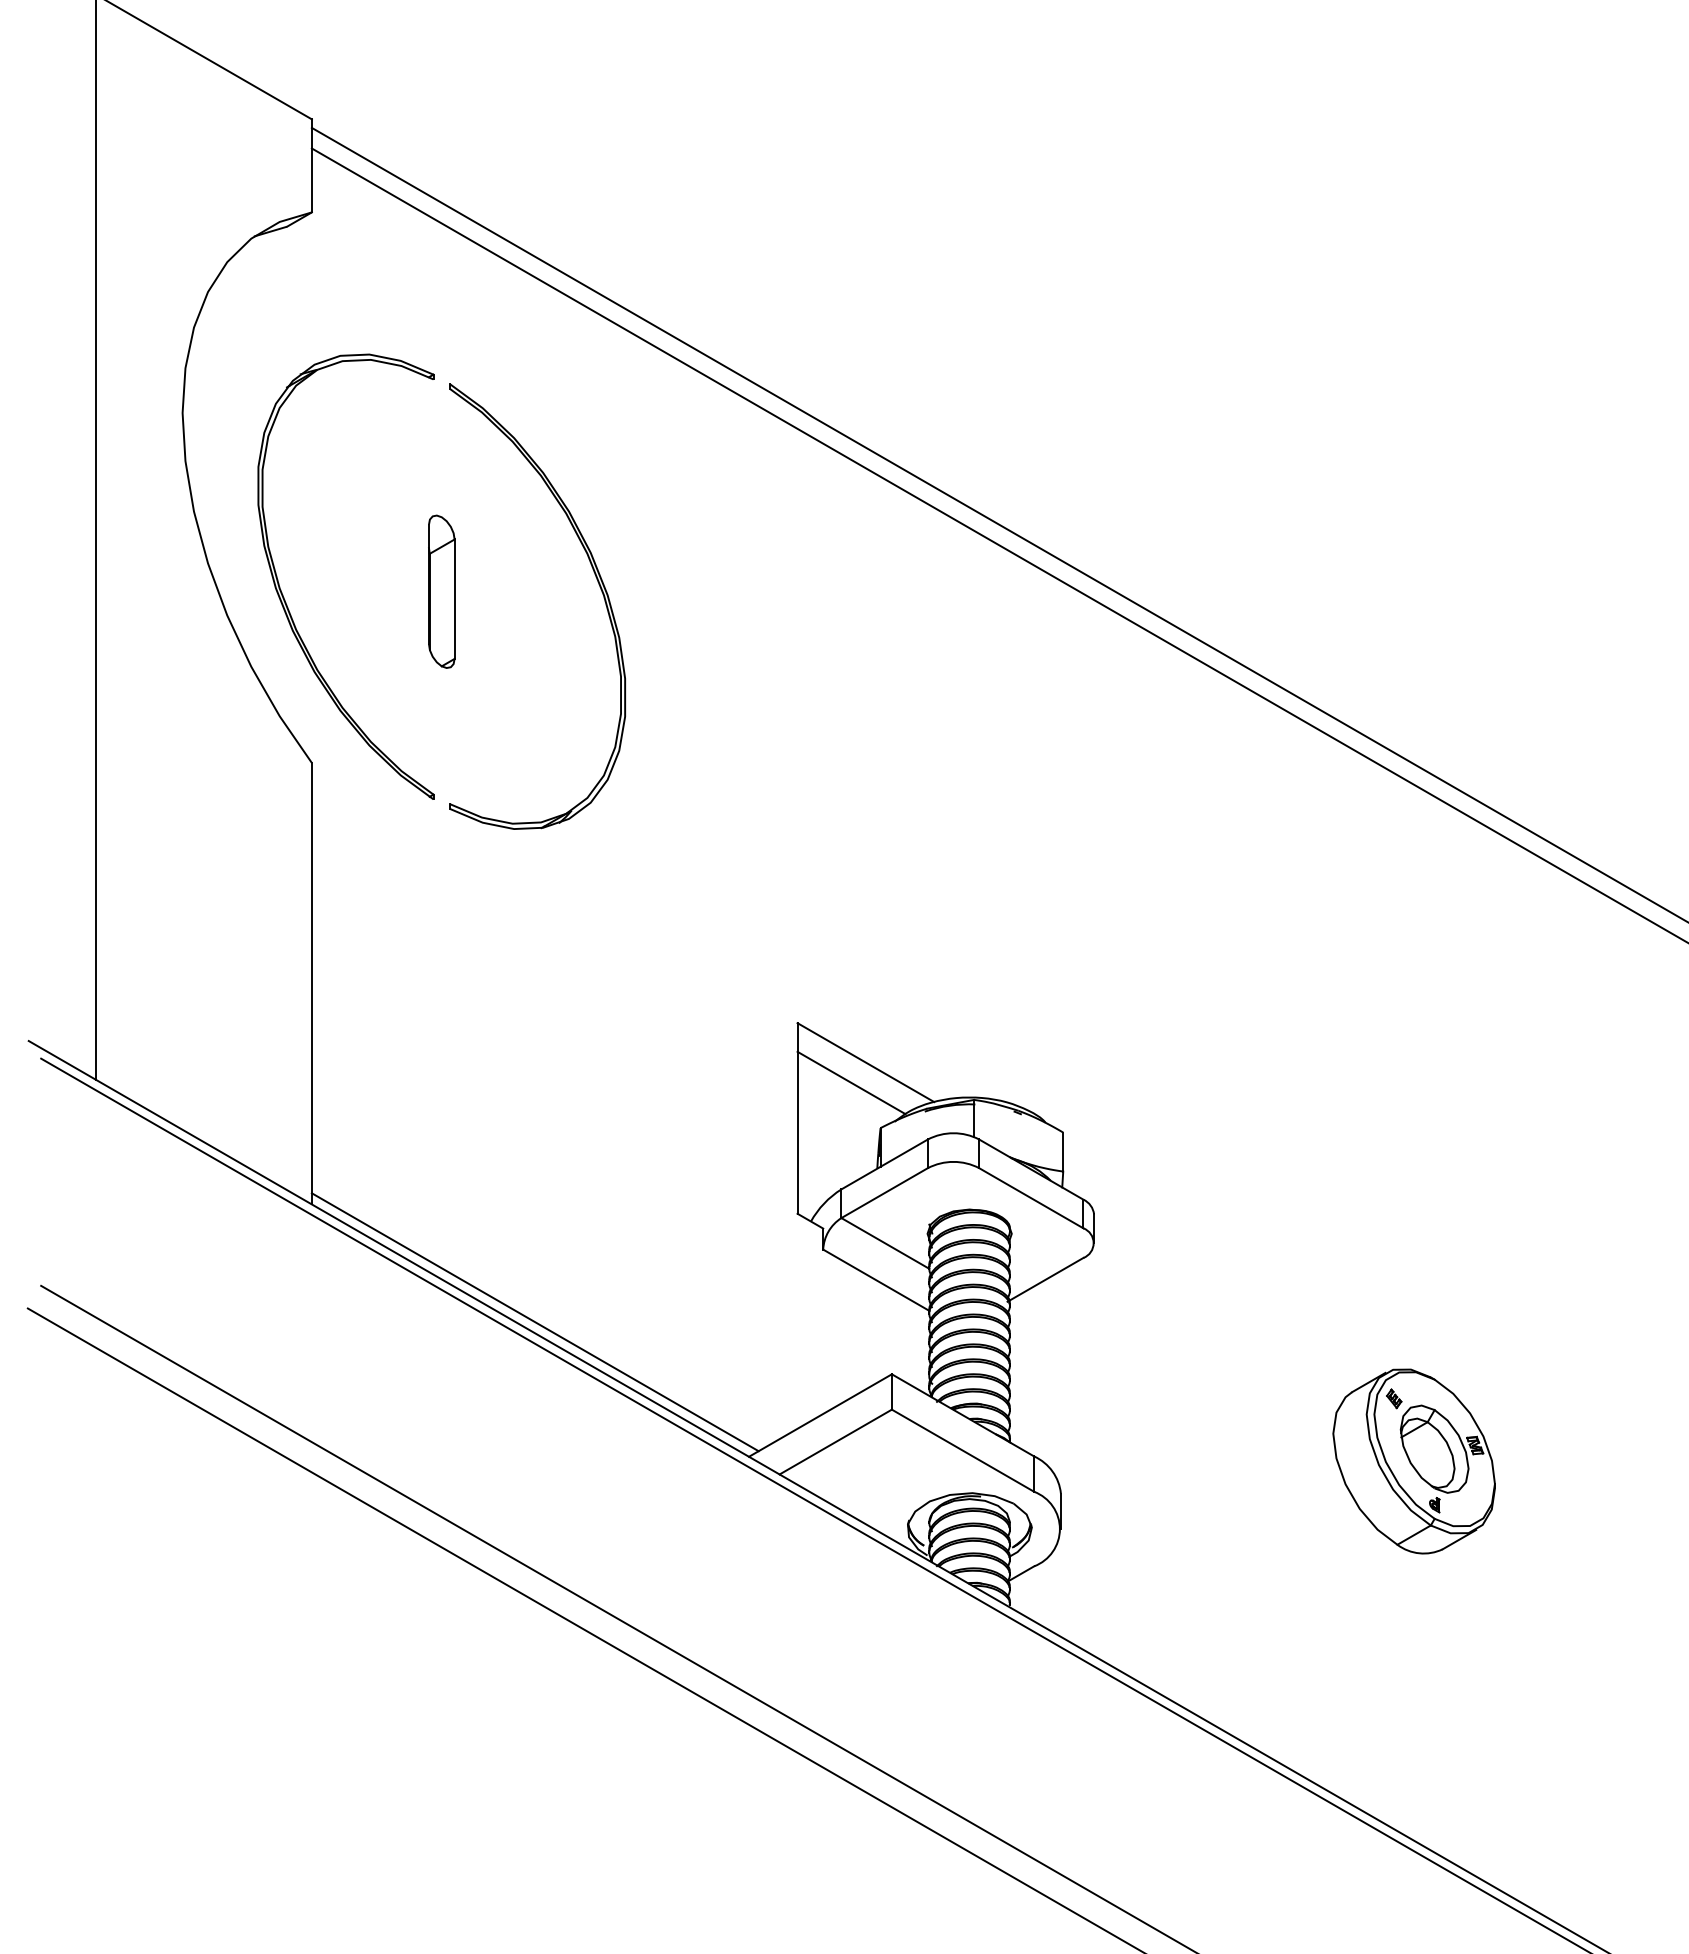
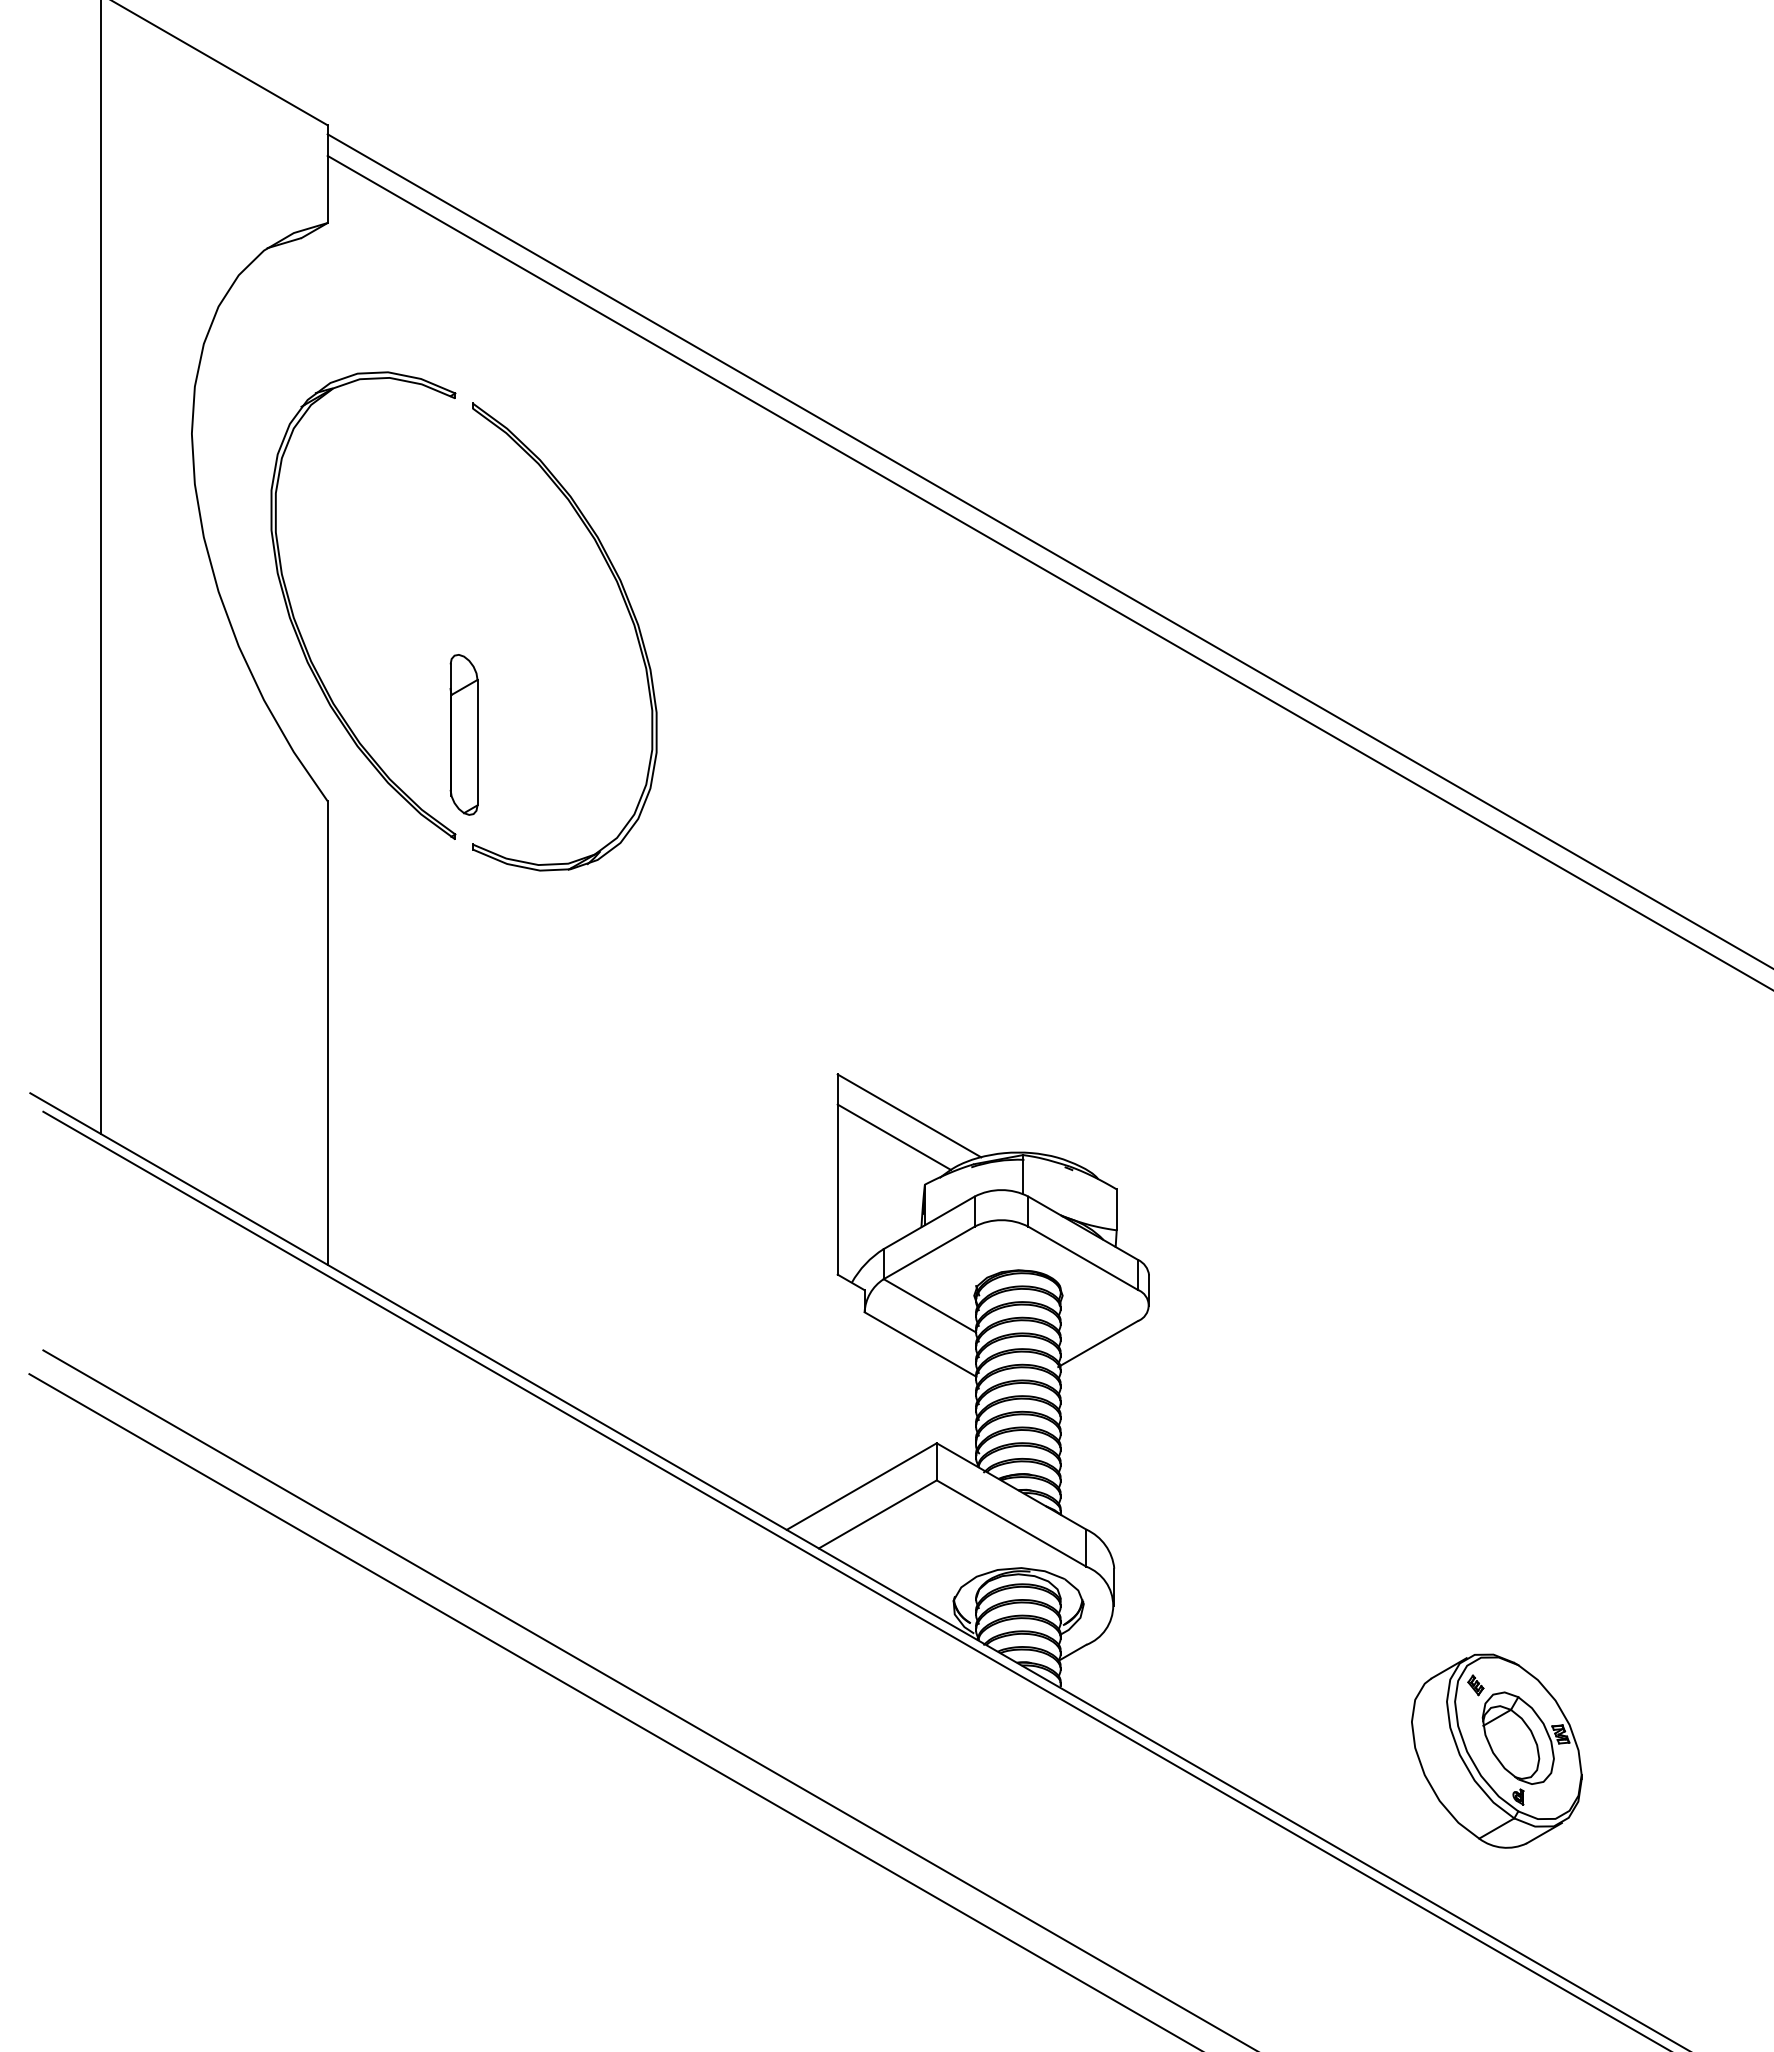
part: (441, 591) -> (463, 734), moved
line: (534, 1322) -> (561, 1388), removed
part: (1413, 1461) -> (1496, 1751), moved

